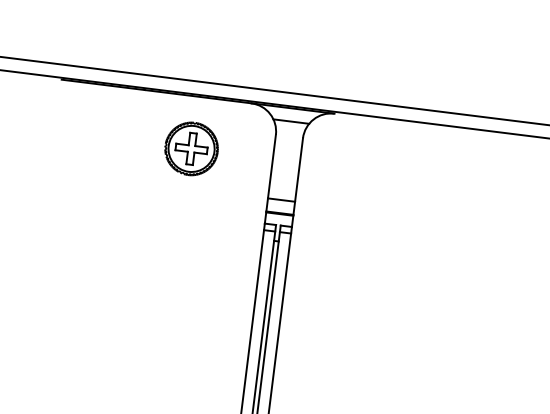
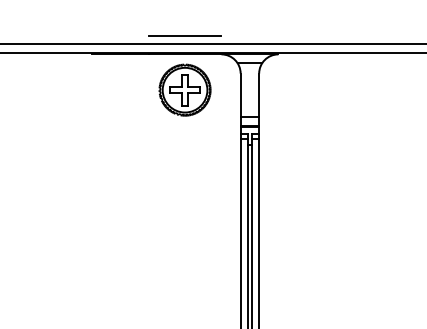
line: (200, 68) -> (184, 35), added
part: (190, 147) -> (184, 89), size x1.43

